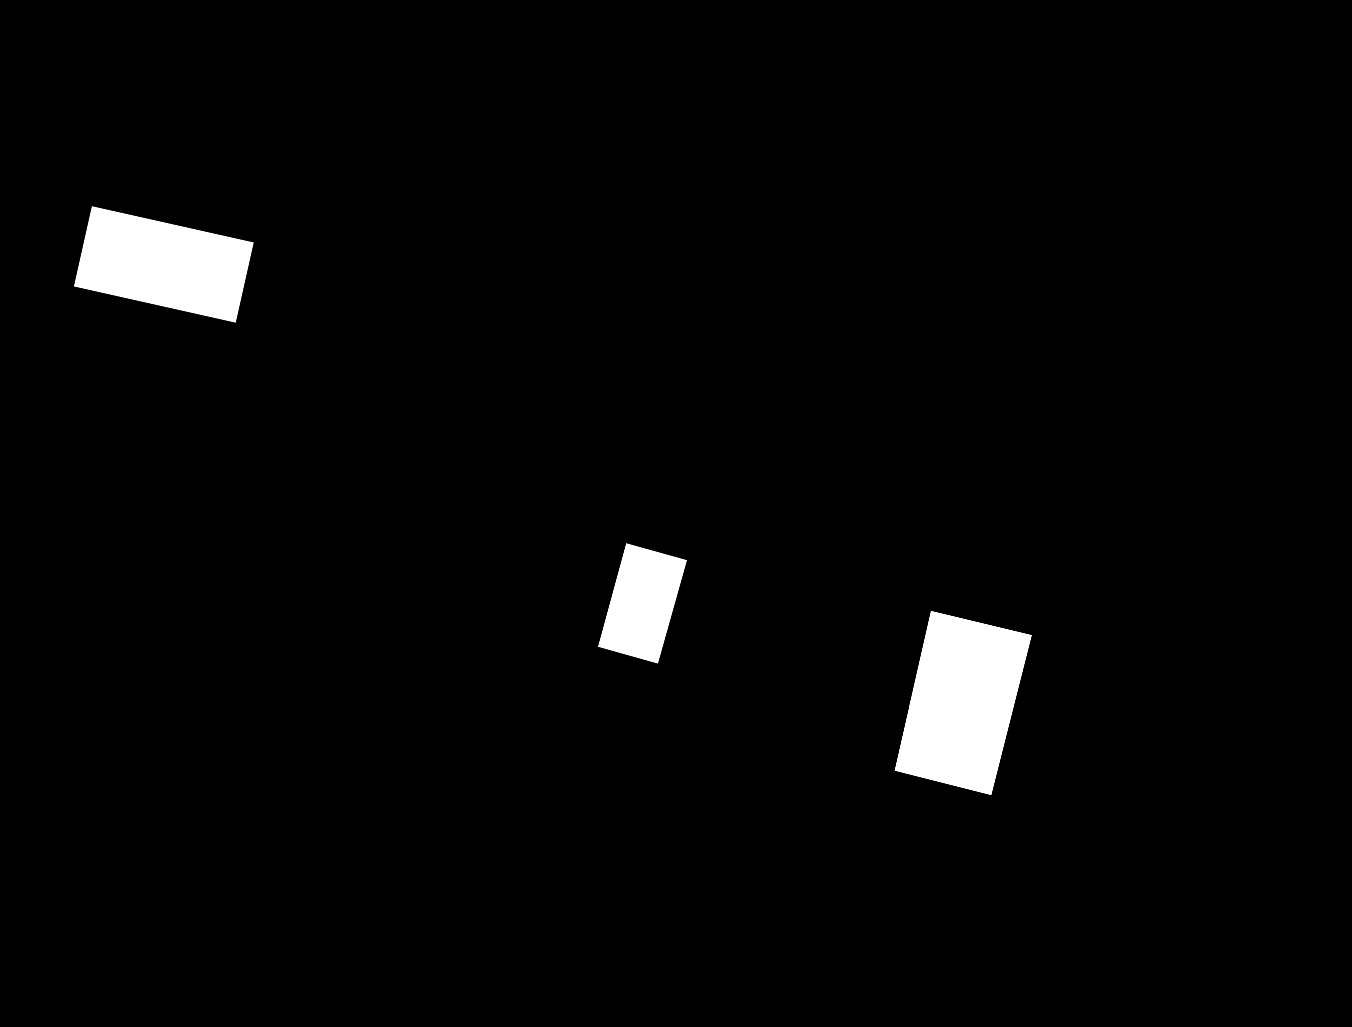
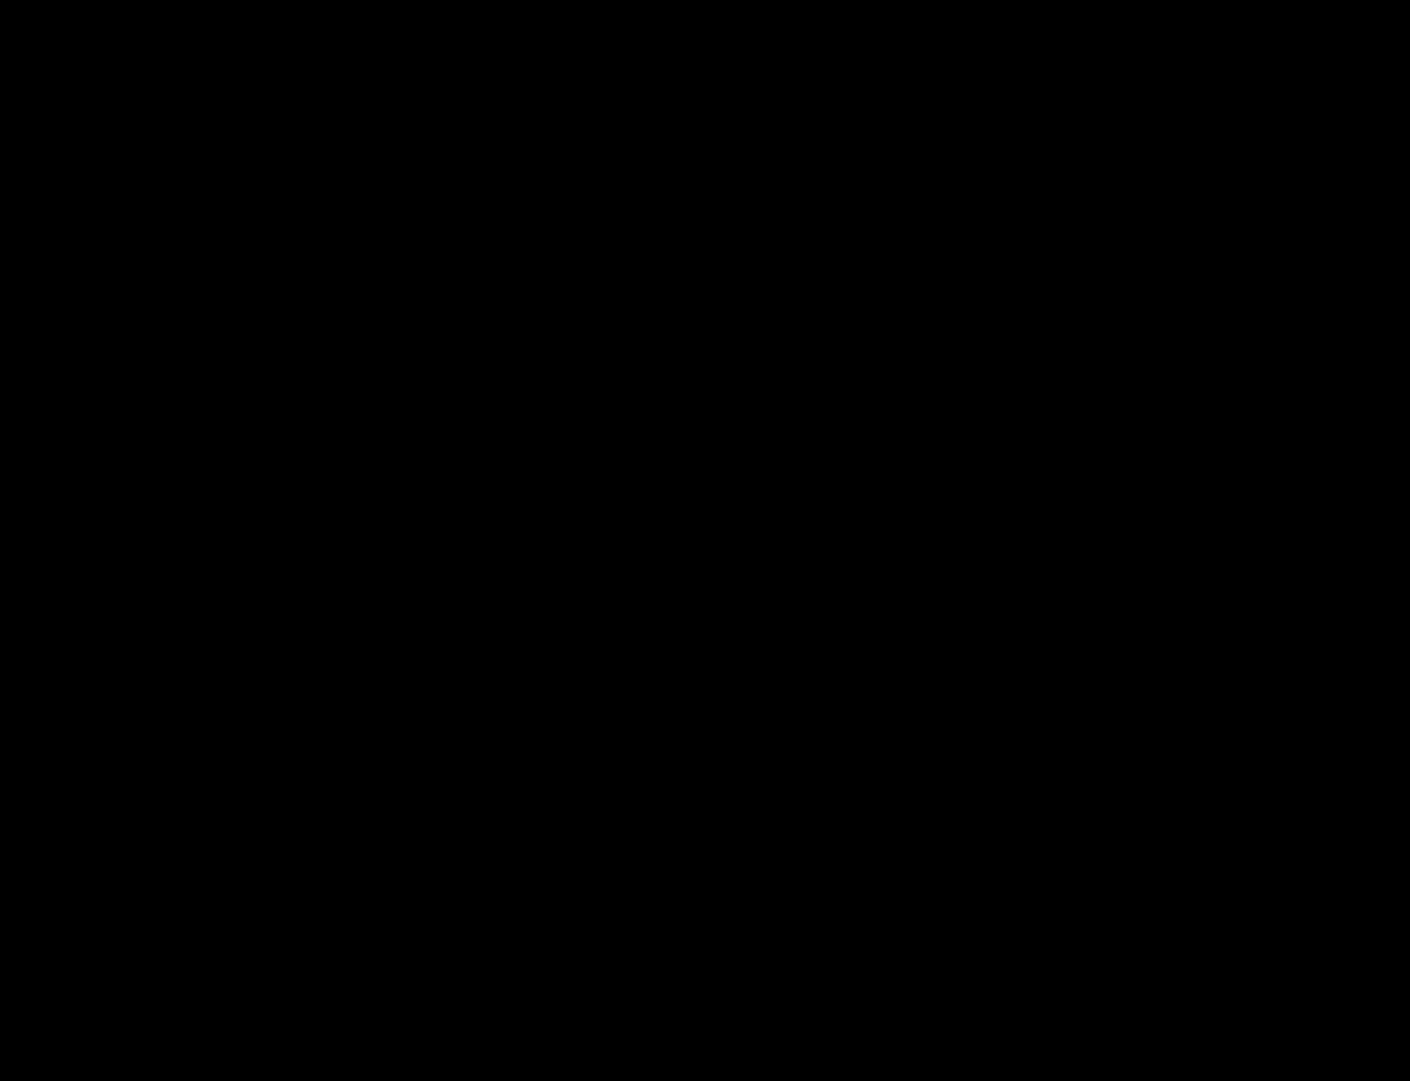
fill: (163, 264) -> (274, 255), added
fill: (642, 603) -> (753, 594), added
fill: (963, 702) -> (1074, 693), added

